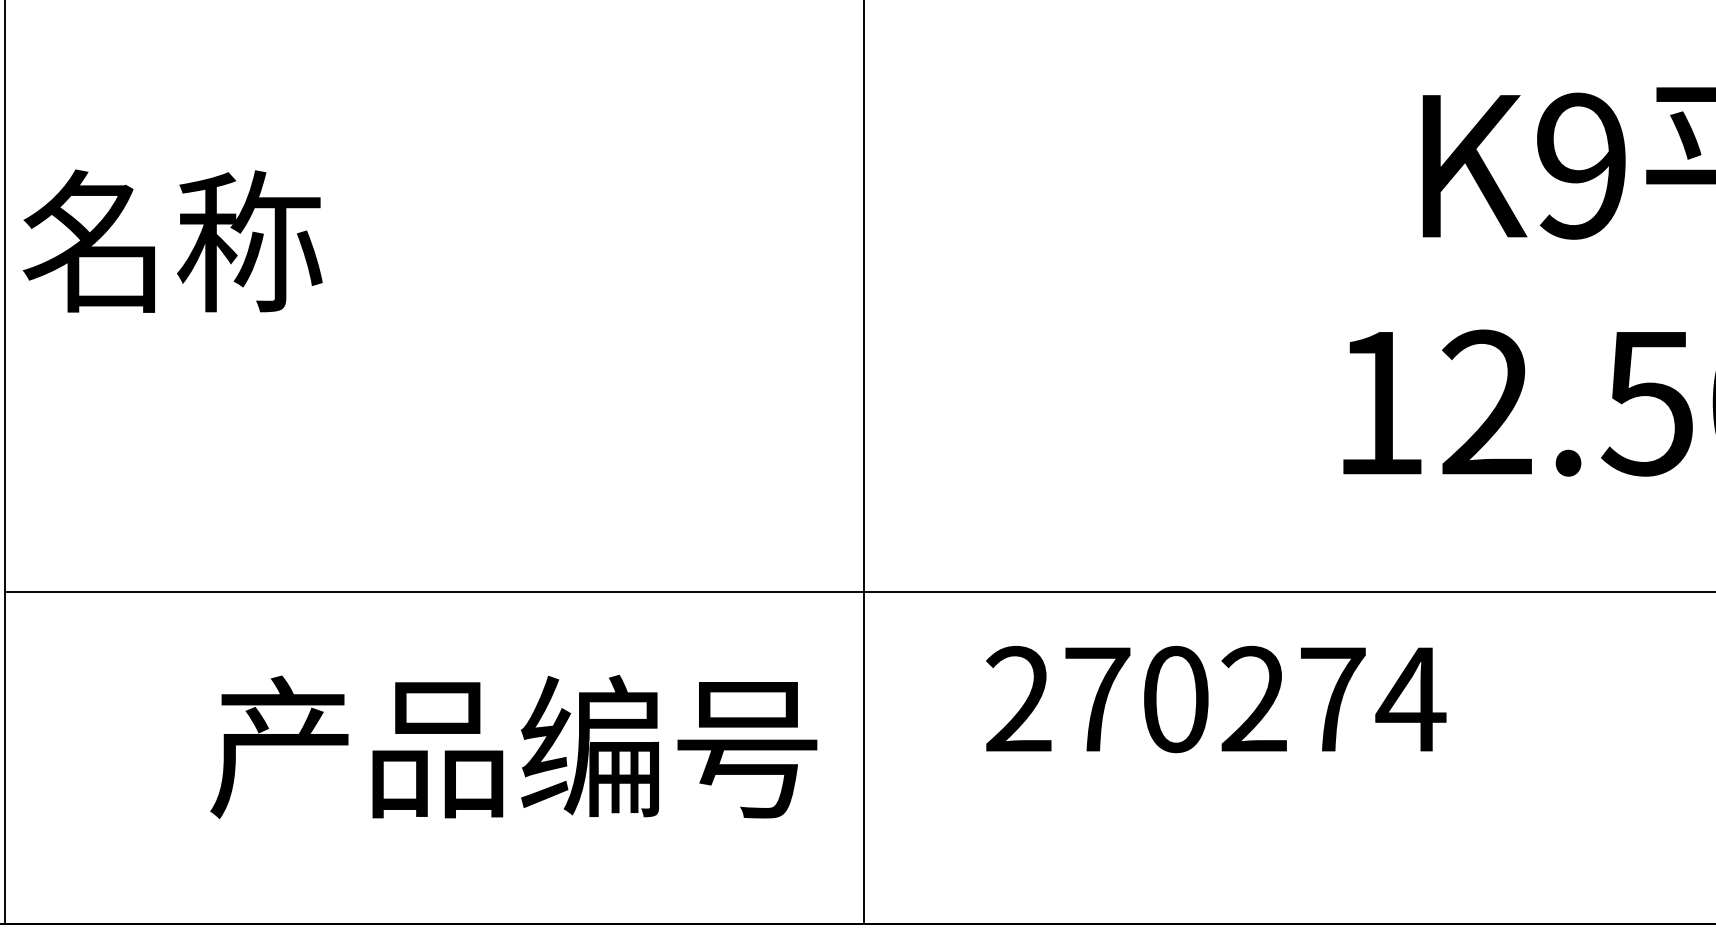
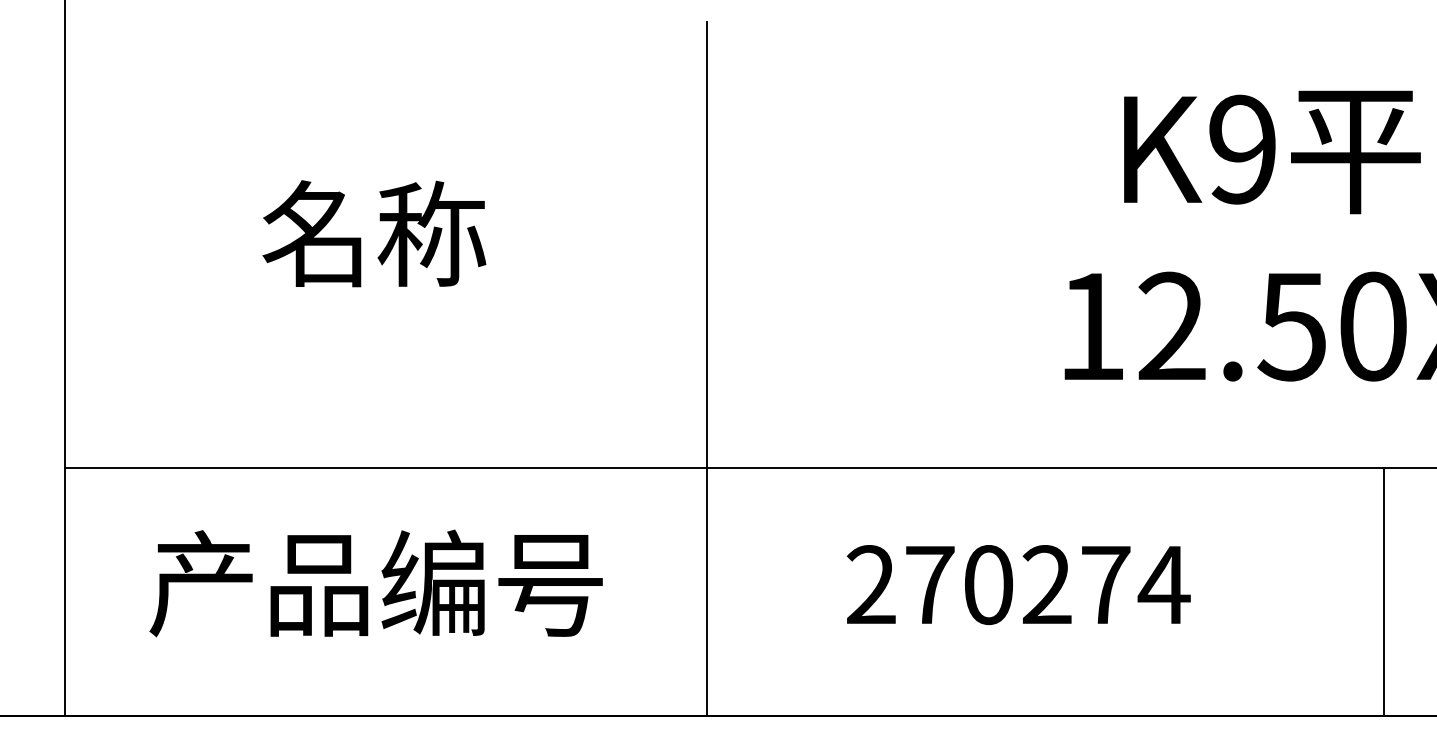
text: (172, 240) -> (374, 233), moved
text: (1215, 698) -> (1018, 584), moved
text: (512, 746) -> (375, 583), moved

